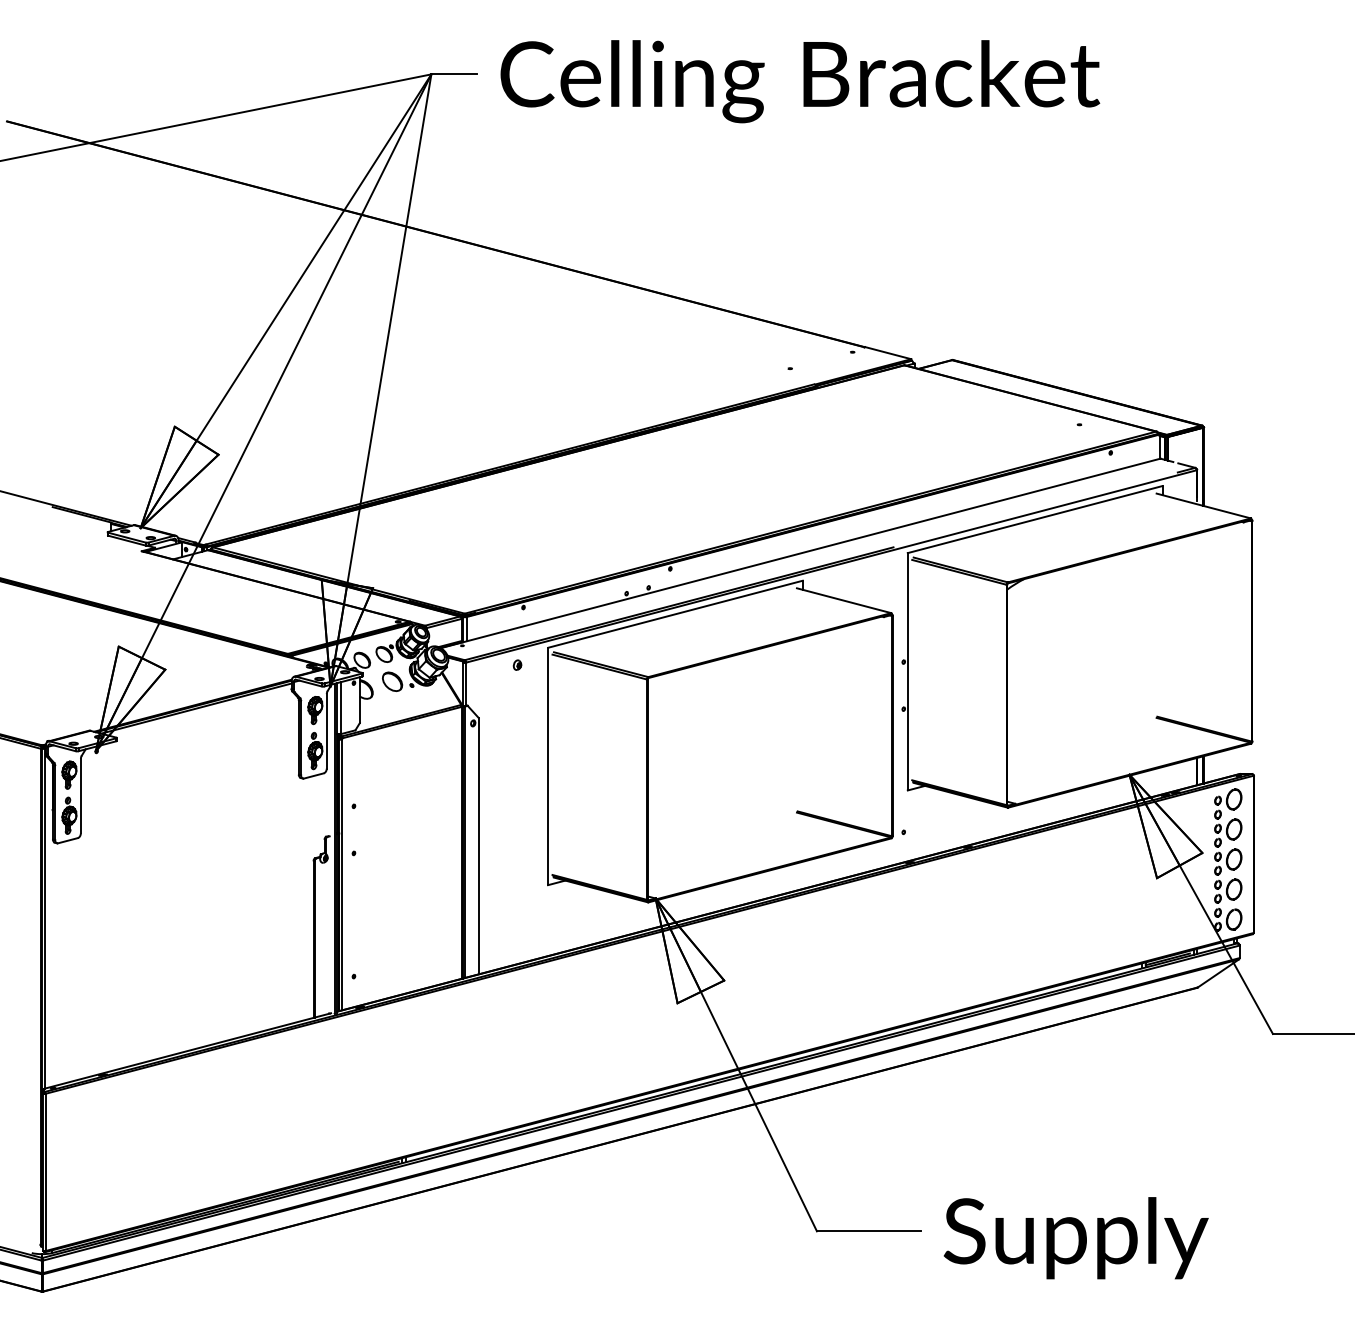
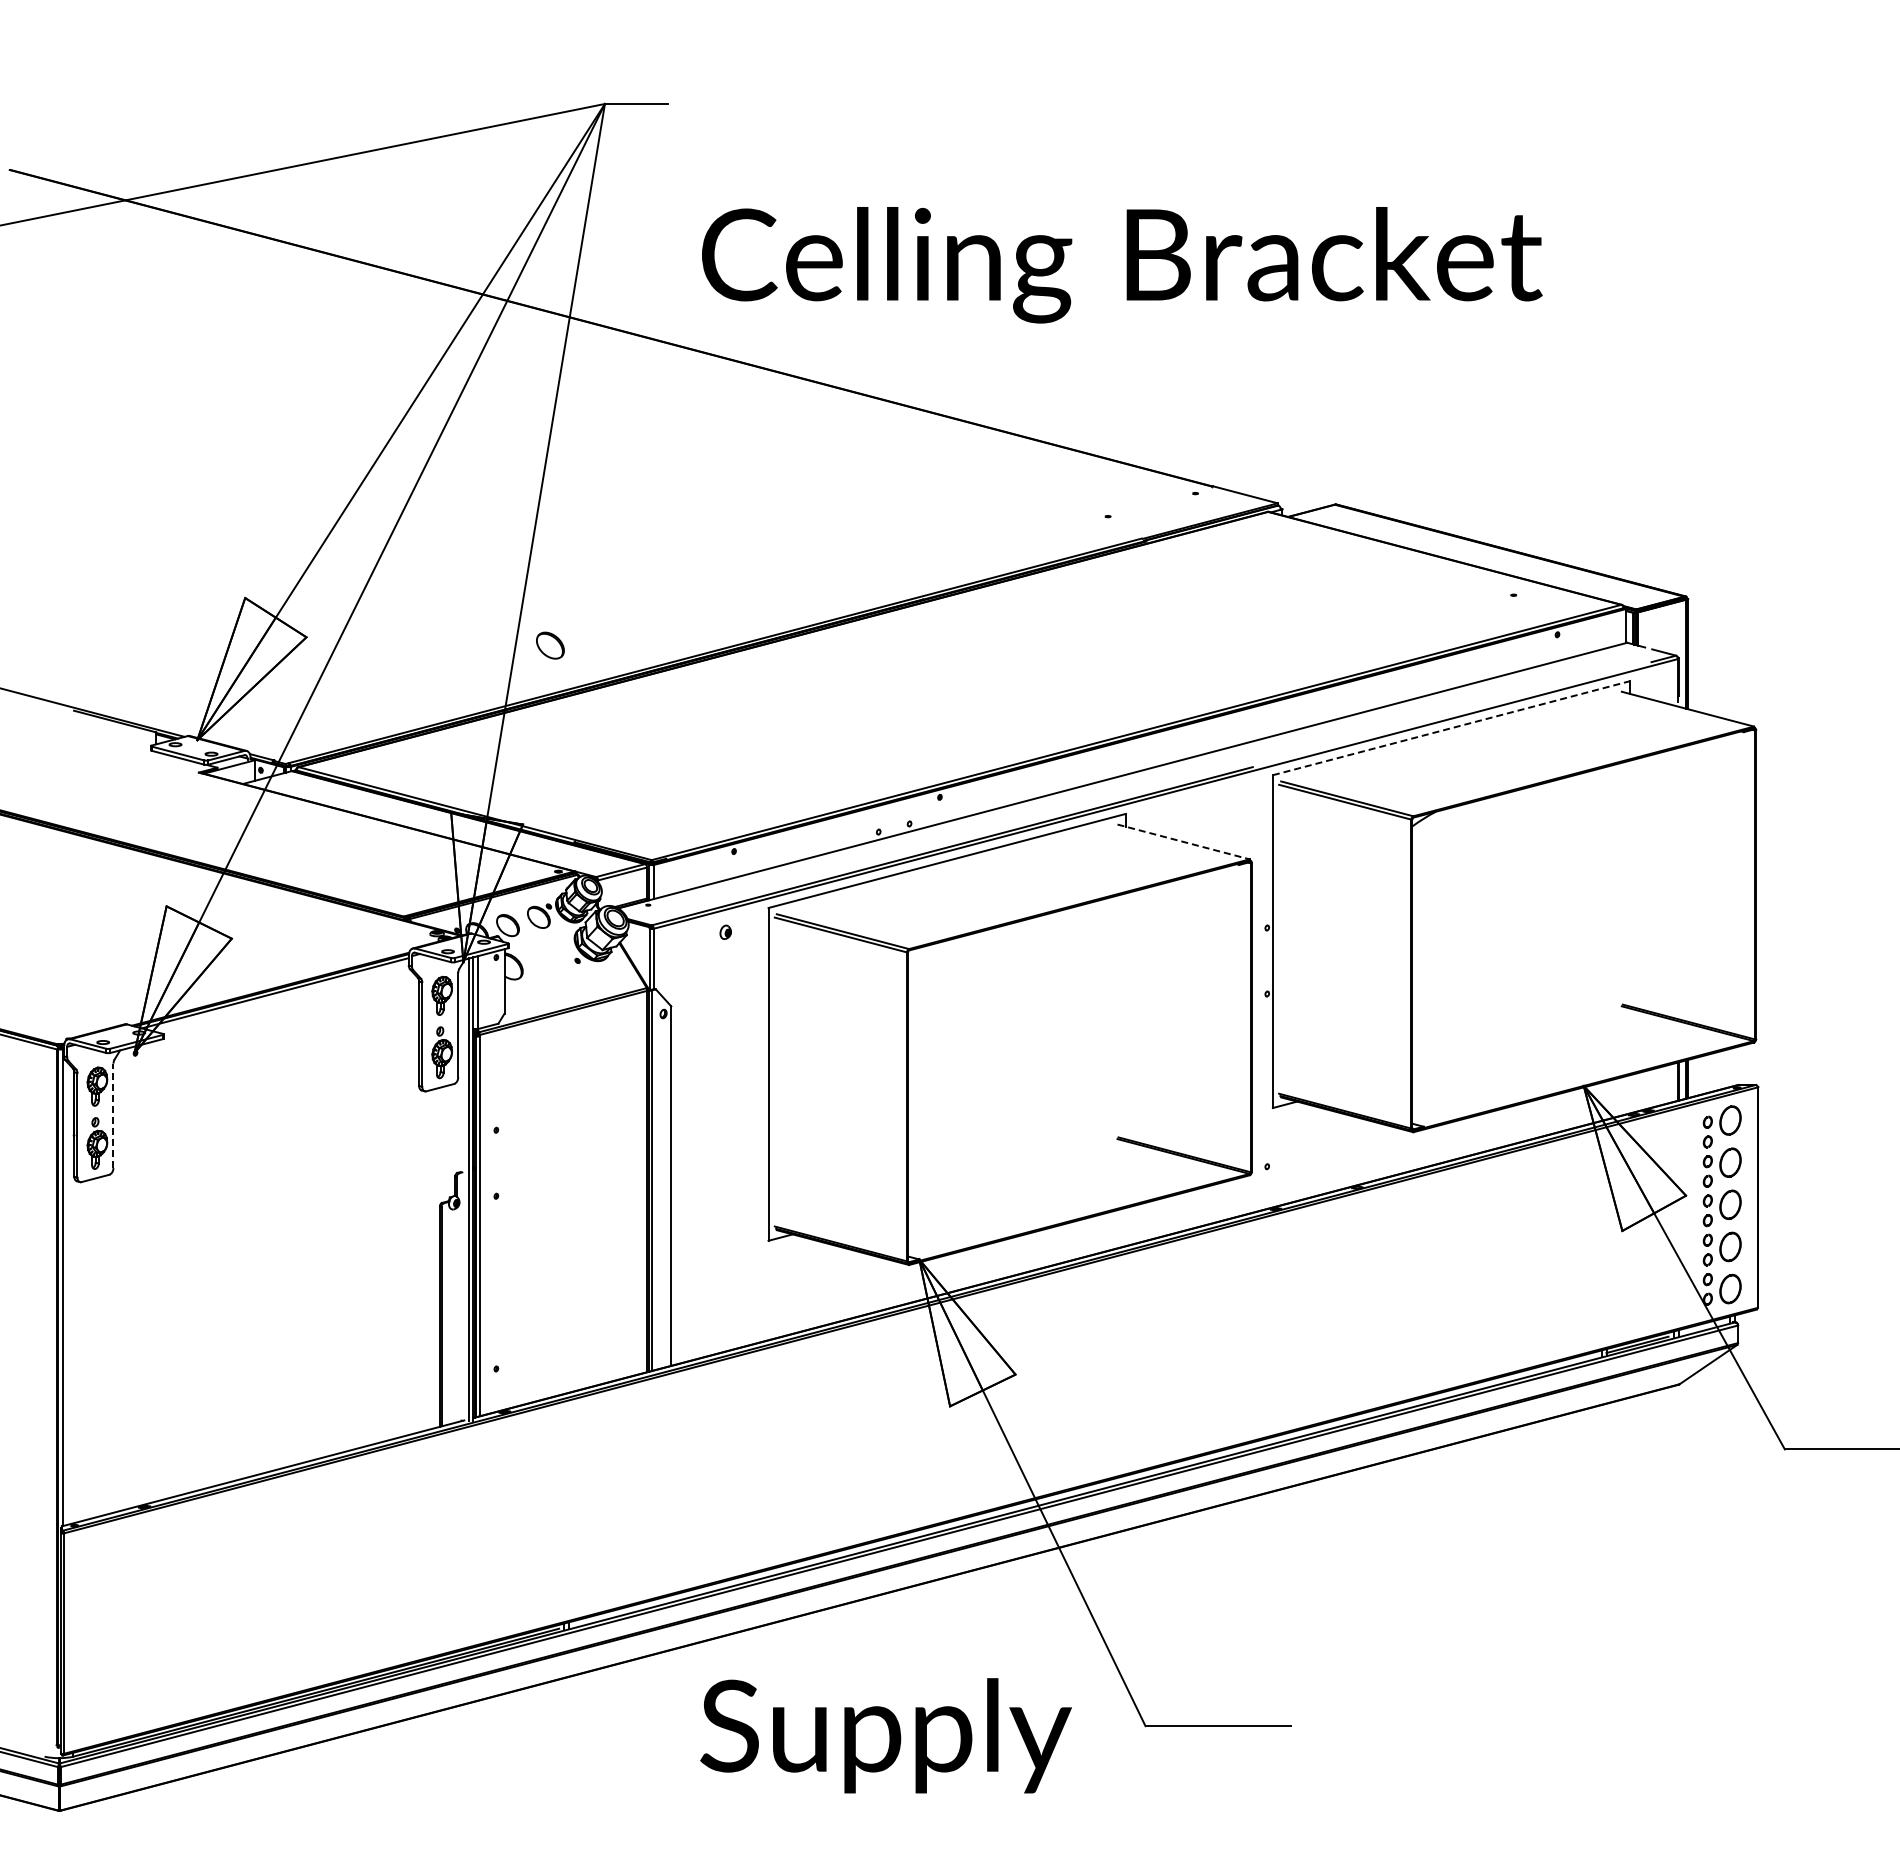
text: (800, 81) -> (1122, 265), moved
line: (1035, 519) -> (1451, 728), solid -> dashed
line: (844, 601) -> (1184, 842), solid -> dashed
part: (392, 681) -> (550, 645), moved
line: (80, 795) -> (113, 1115), solid -> dashed
text: (1075, 1237) -> (885, 1735), moved

